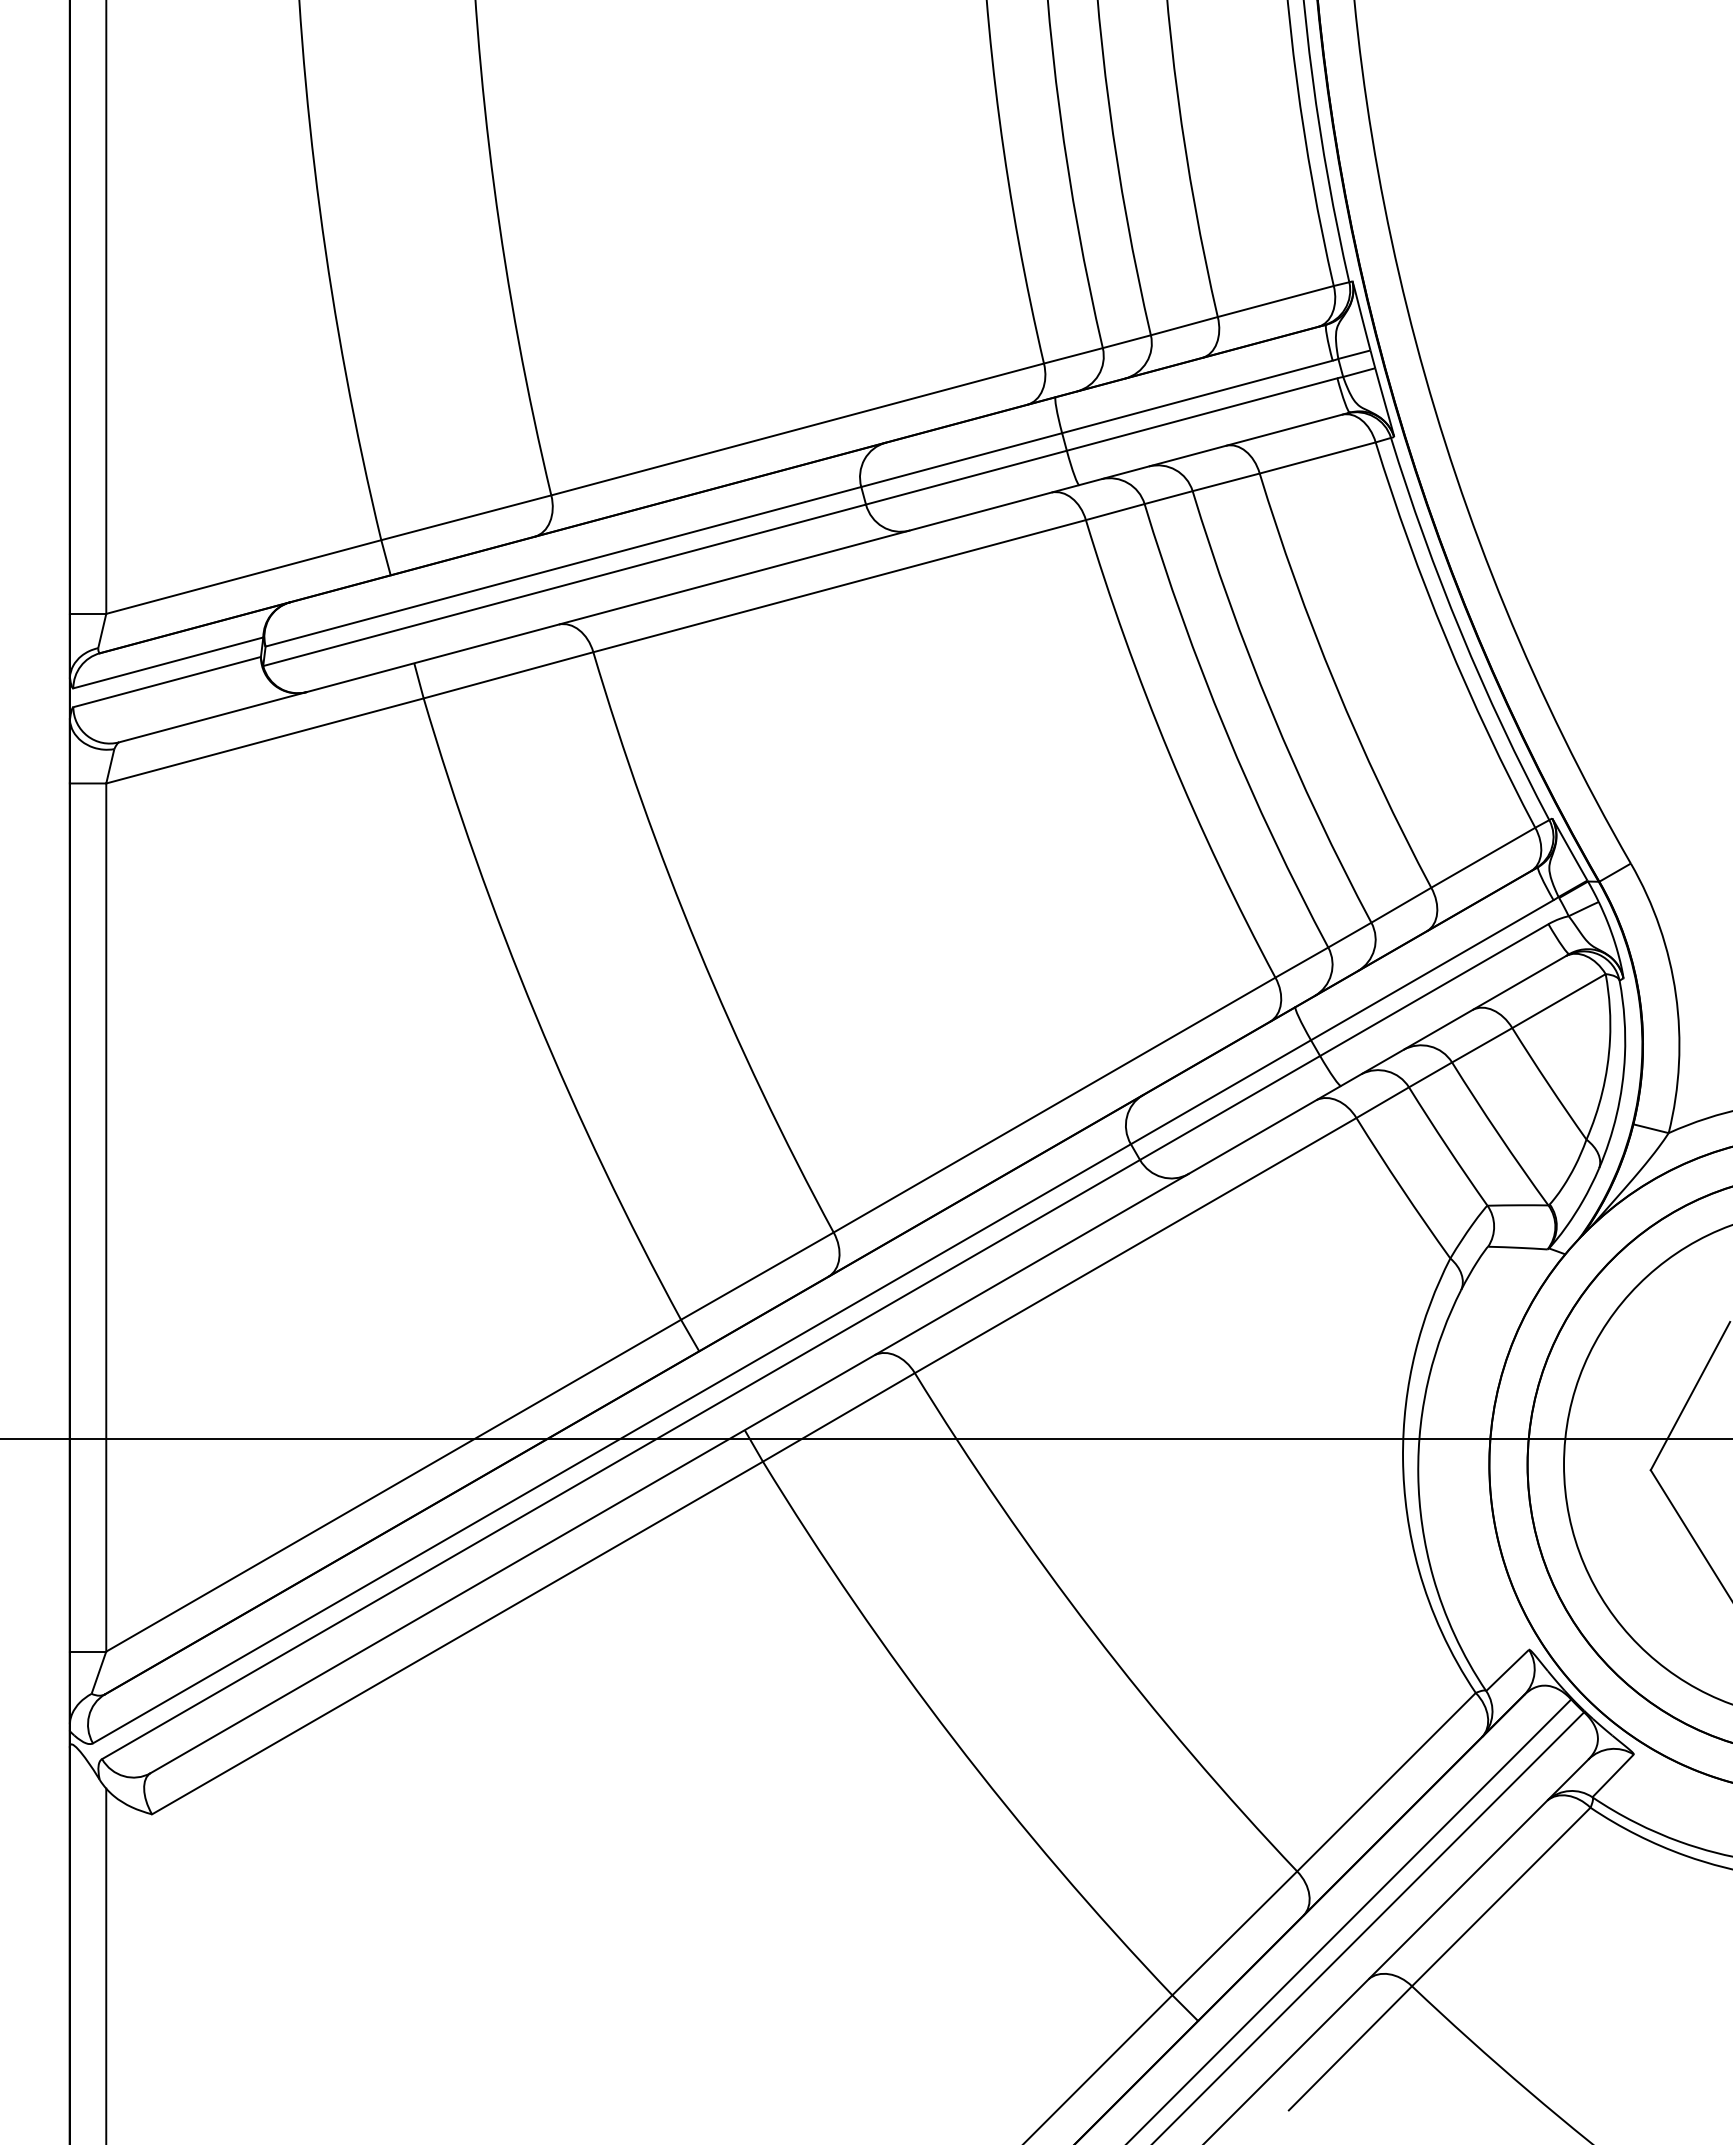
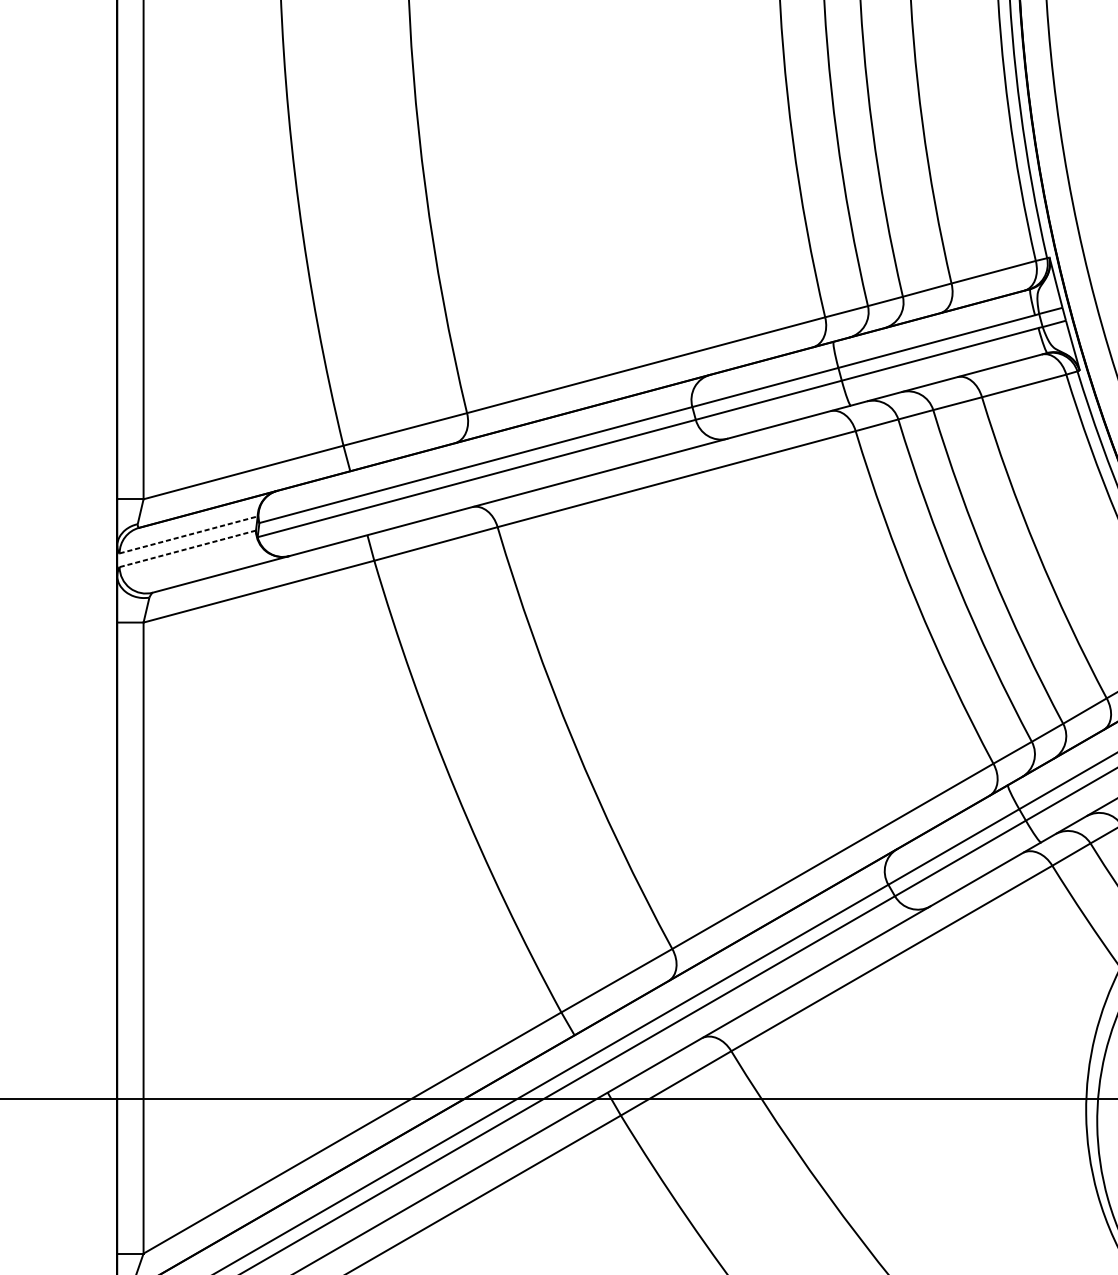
line: (168, 662) -> (188, 534), solid -> dashed
line: (166, 682) -> (187, 549), solid -> dashed

